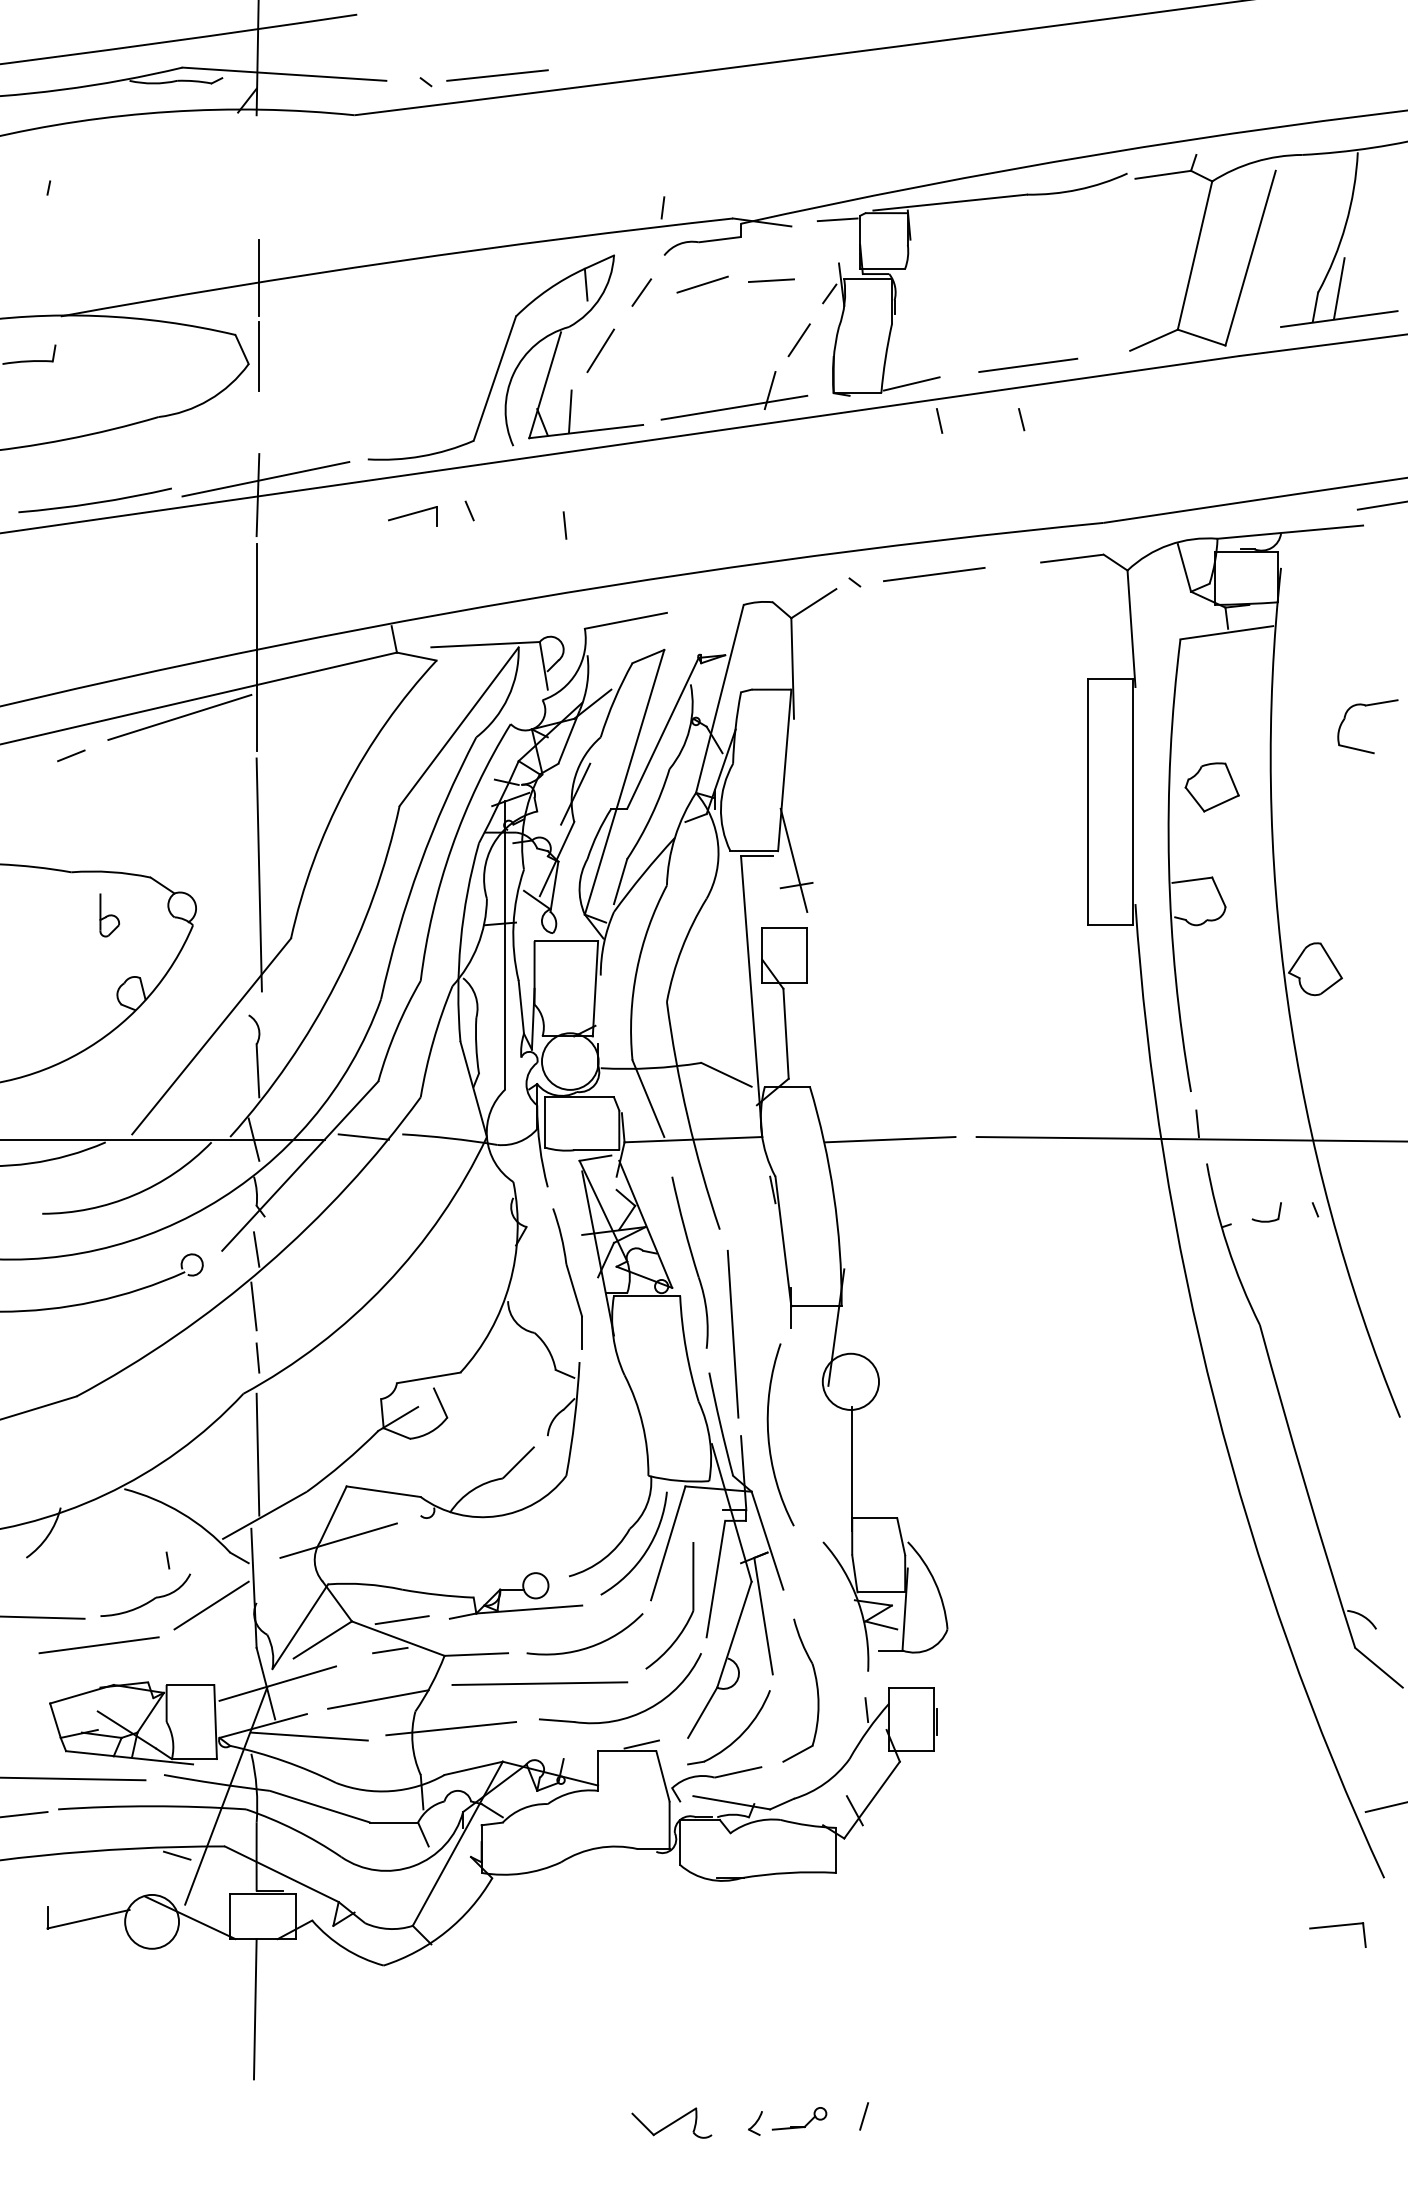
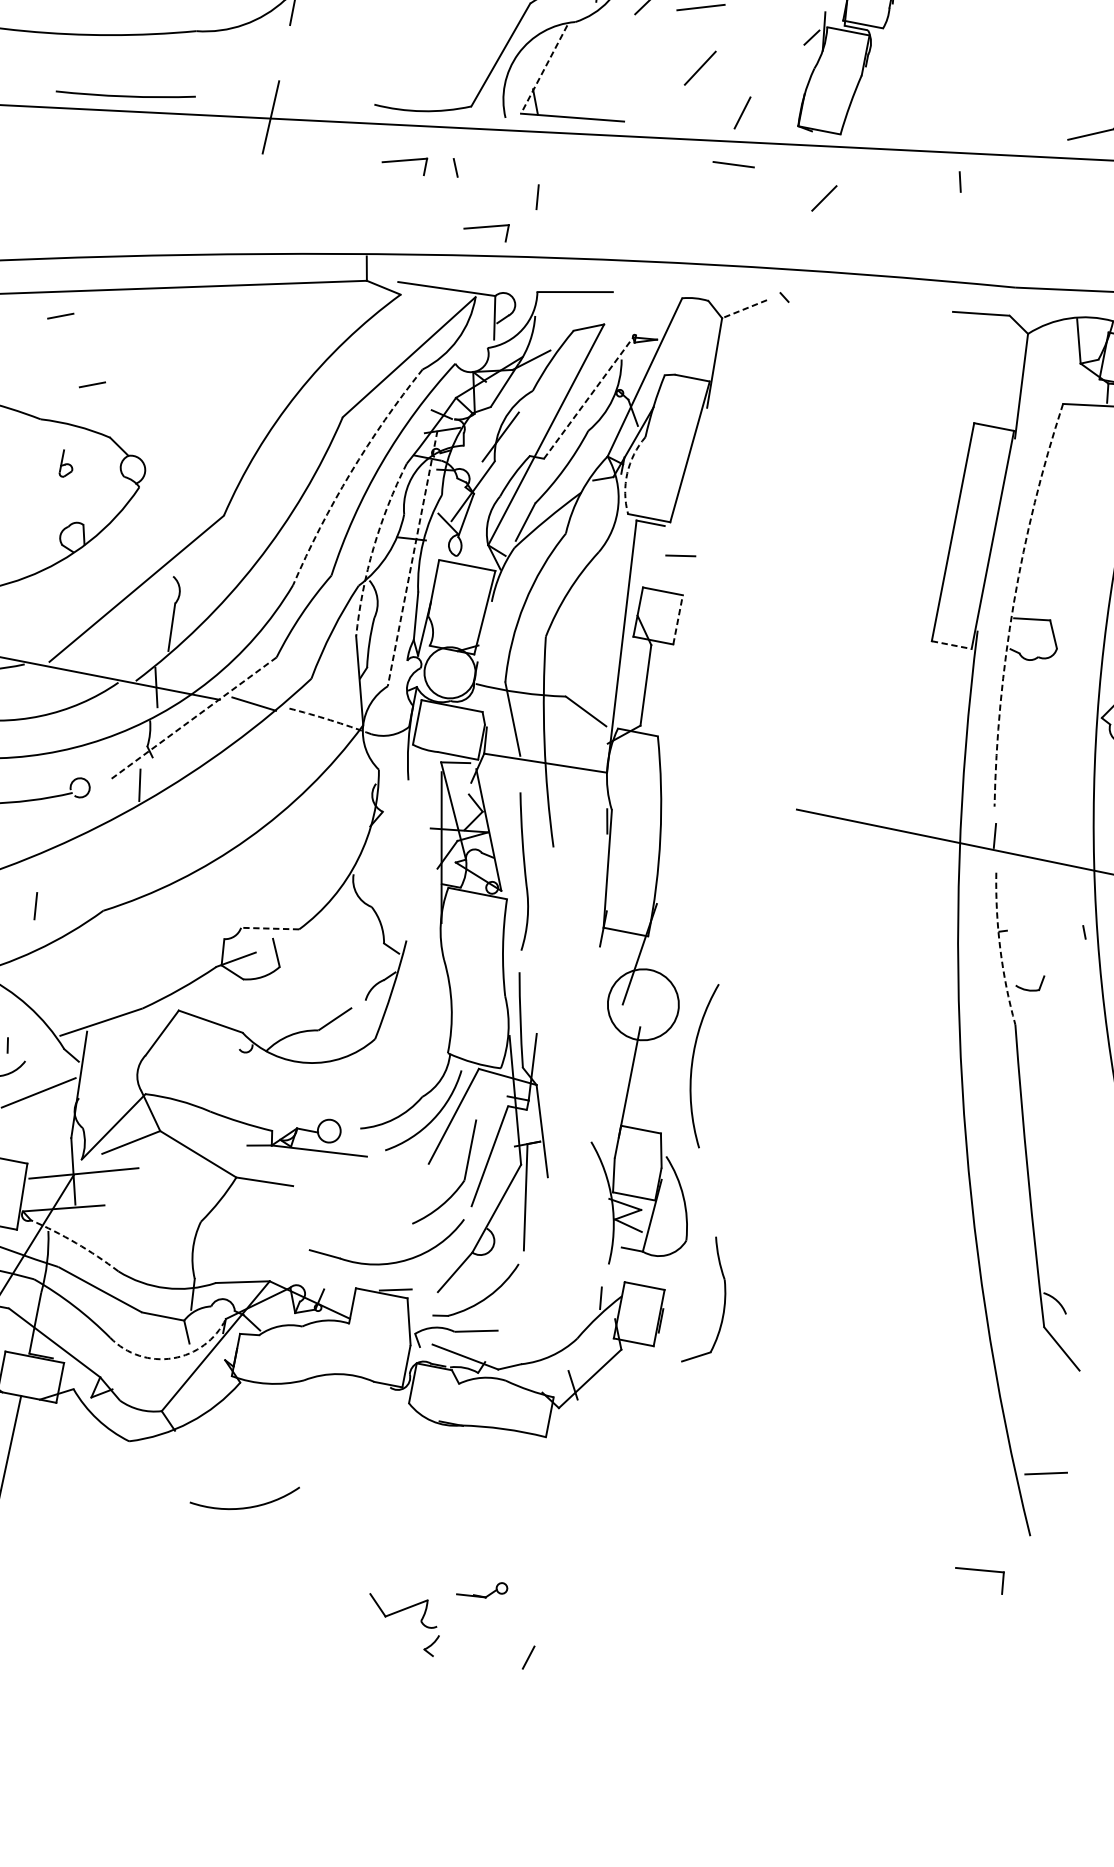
line: (771, 280) -> (733, 164), moved
line: (798, 340) -> (823, 198), moved
line: (600, 350) -> (700, 67), moved
line: (1028, 365) -> (975, 135), removed
line: (911, 383) -> (868, 131), removed
line: (545, 385) -> (544, 69), solid -> dashed
line: (734, 407) -> (708, 121), removed
line: (569, 411) -> (561, 96), removed
line: (939, 420) -> (887, 168), removed
line: (265, 479) -> (280, 104), removed
part: (515, 571) -> (485, 229), added
line: (933, 574) -> (855, 303), removed
line: (813, 603) -> (744, 309), solid -> dashed
line: (256, 647) -> (243, 252), removed
line: (179, 716) -> (163, 299), removed
line: (663, 732) -> (589, 397), solid -> dashed
part: (1211, 787) -> (1065, 540), removed
arc: (721, 807) -> (627, 473), solid -> dashed
line: (120, 823) -> (92, 384), added
line: (793, 860) -> (682, 533), removed
arc: (419, 865) -> (350, 473), solid -> dashed
arc: (1169, 866) -> (1014, 603), solid -> dashed
line: (258, 874) -> (206, 453), removed
part: (109, 915) -> (67, 464), size x0.7
line: (1110, 925) -> (951, 645), solid -> dashed
arc: (460, 941) -> (373, 547), solid -> dashed
line: (505, 945) -> (412, 558), solid -> dashed
line: (807, 955) -> (678, 619), solid -> dashed
arc: (450, 1138) -> (330, 720), solid -> dashed
line: (890, 1139) -> (720, 796), removed
line: (299, 1166) -> (192, 719), solid -> dashed
part: (1266, 1220) -> (1028, 989), moved
arc: (1227, 1246) -> (1000, 949), solid -> dashed
part: (567, 1278) -> (410, 864), removed
line: (253, 1306) -> (127, 835), removed
line: (732, 1333) -> (546, 941), removed
line: (257, 1357) -> (35, 905), moved
line: (428, 1377) -> (270, 928), solid -> dashed
circle: (850, 1381) -> (643, 1004), size x1.4
arc: (769, 1434) -> (693, 1062), moved
line: (257, 1454) -> (105, 966), removed
line: (338, 1540) -> (162, 1057), removed
line: (401, 1620) -> (204, 1138), removed
arc: (588, 1646) -> (245, 1507), moved
line: (390, 1650) -> (189, 1163), removed
line: (539, 1683) -> (315, 1218), removed
part: (816, 1689) -> (723, 1303), moved
line: (378, 1699) -> (170, 1204), removed
line: (451, 1728) -> (230, 1243), removed
line: (309, 1736) -> (102, 1225), removed
arc: (284, 1761) -> (76, 1243), solid -> dashed
arc: (413, 1865) -> (172, 1357), solid -> dashed
part: (671, 2122) -> (403, 1608), moved
part: (799, 2126) -> (481, 1596), moved

